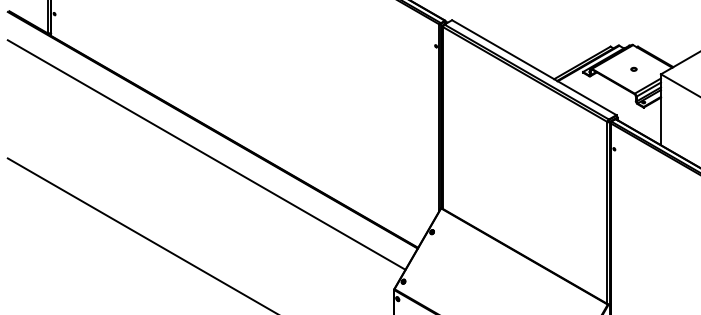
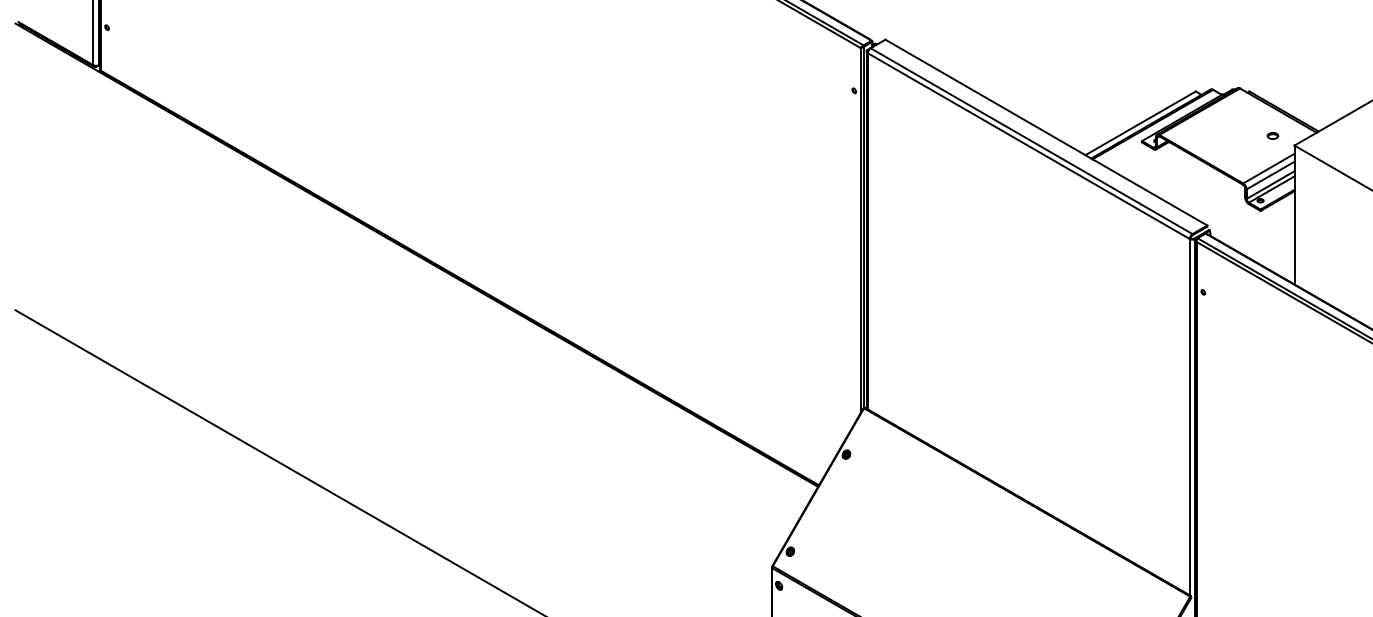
part: (633, 68) -> (1272, 134), moved
line: (206, 154) -> (404, 302), removed

